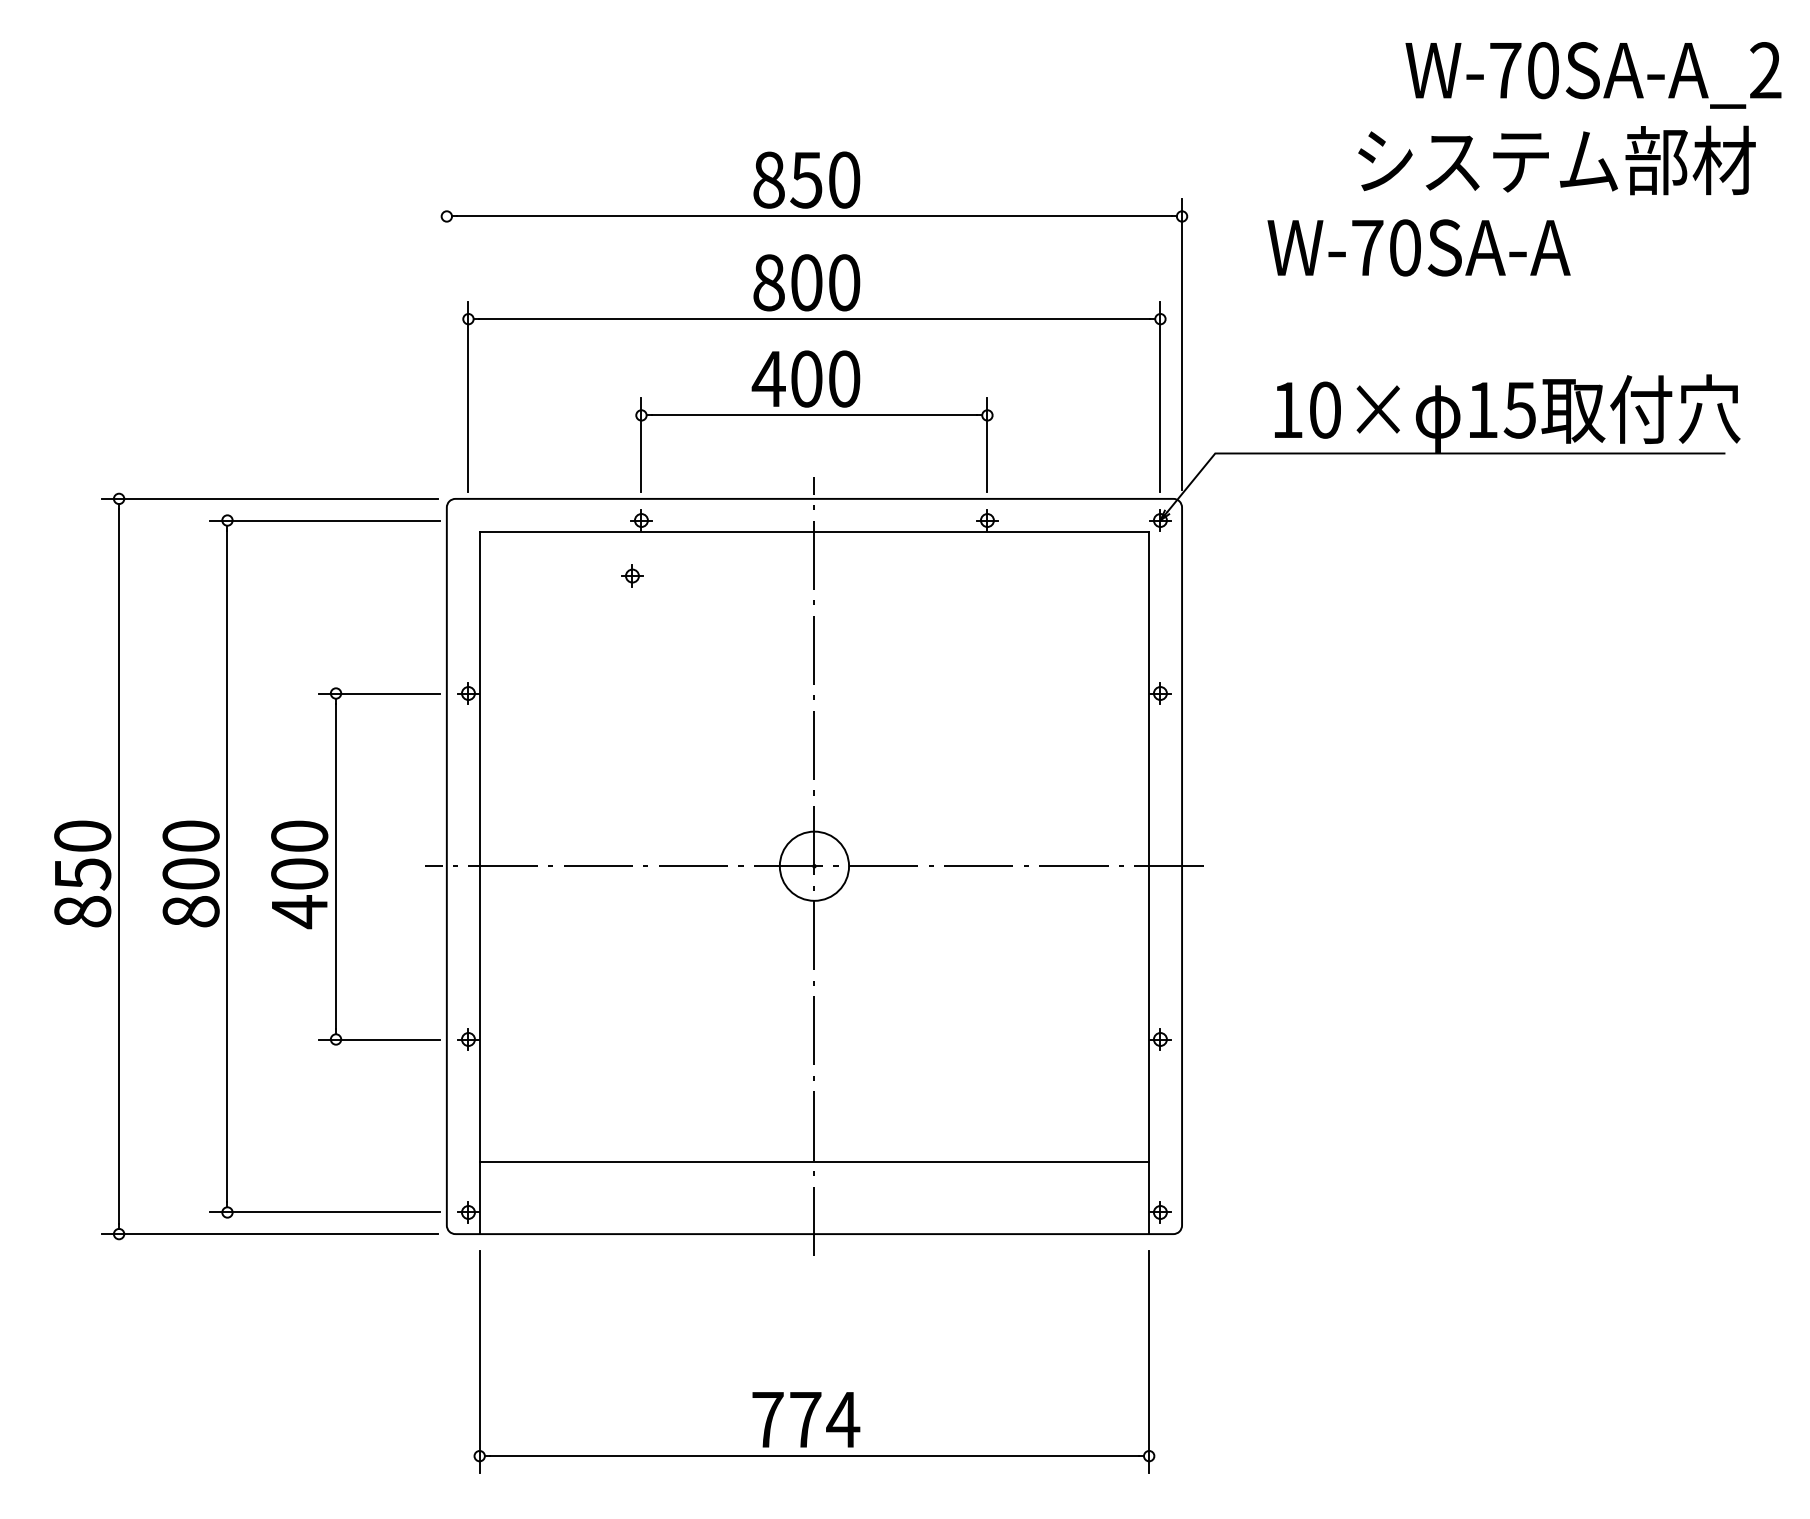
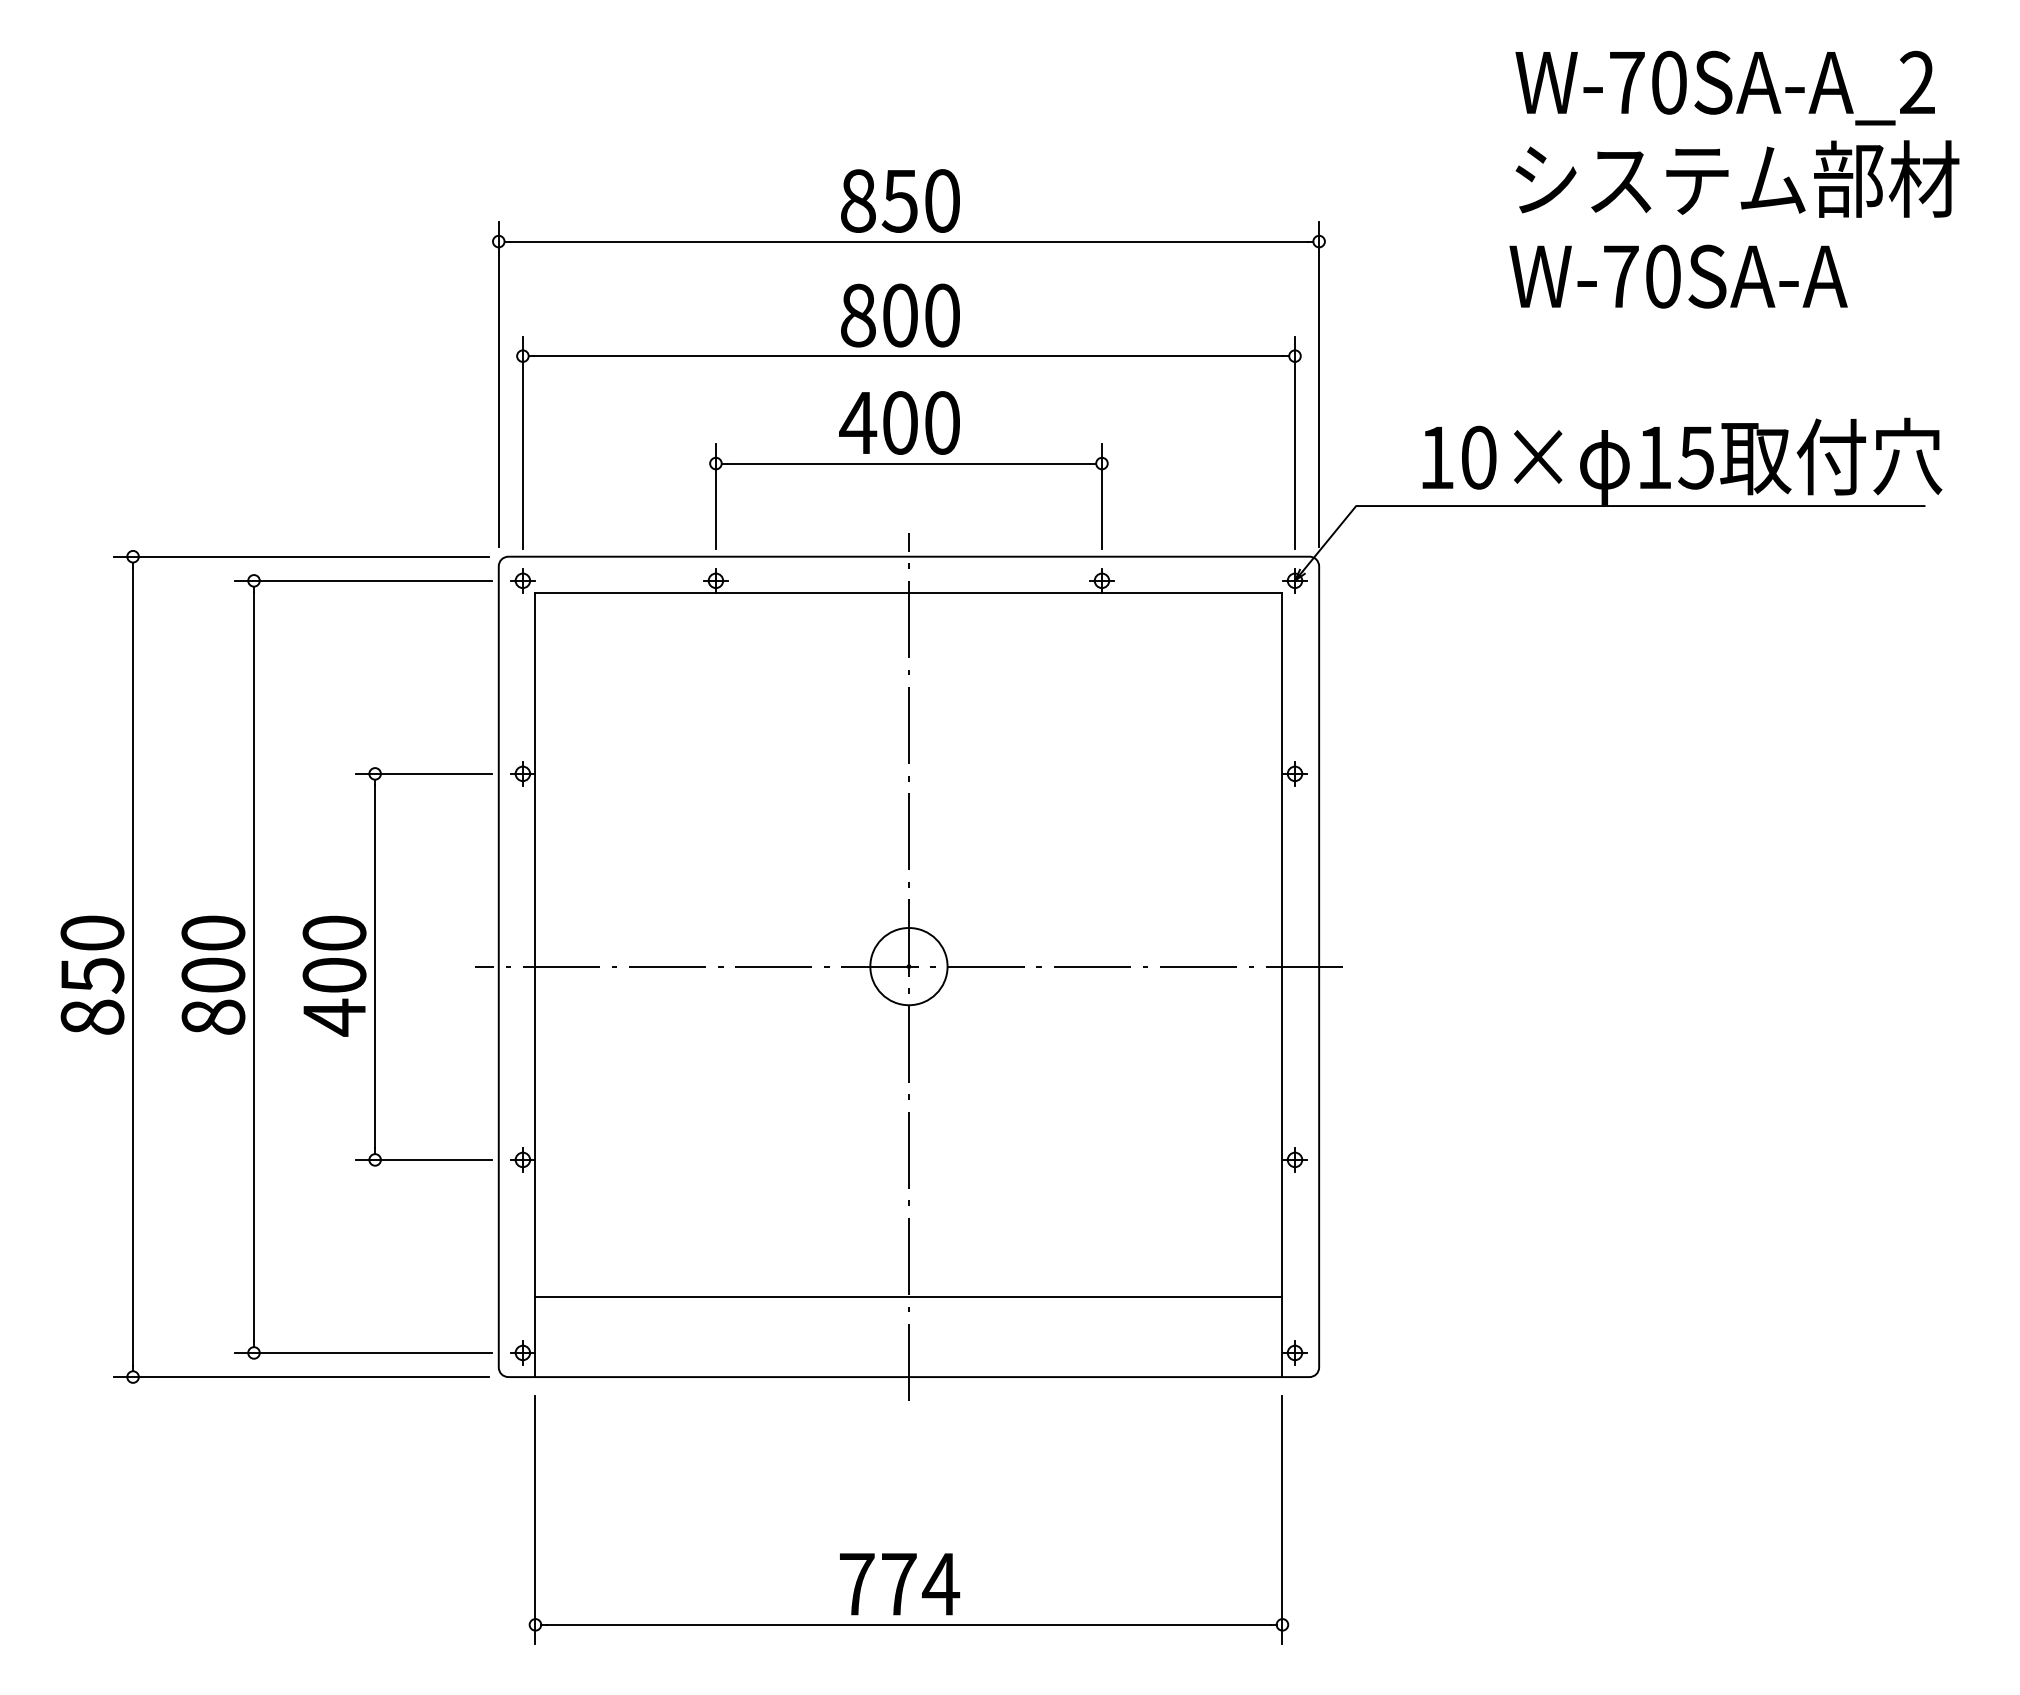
text: (1592, 74) -> (1724, 87), moved
text: (1418, 247) -> (1678, 276), moved
line: (446, 344) -> (498, 384), added
part: (632, 575) -> (522, 580), moved

